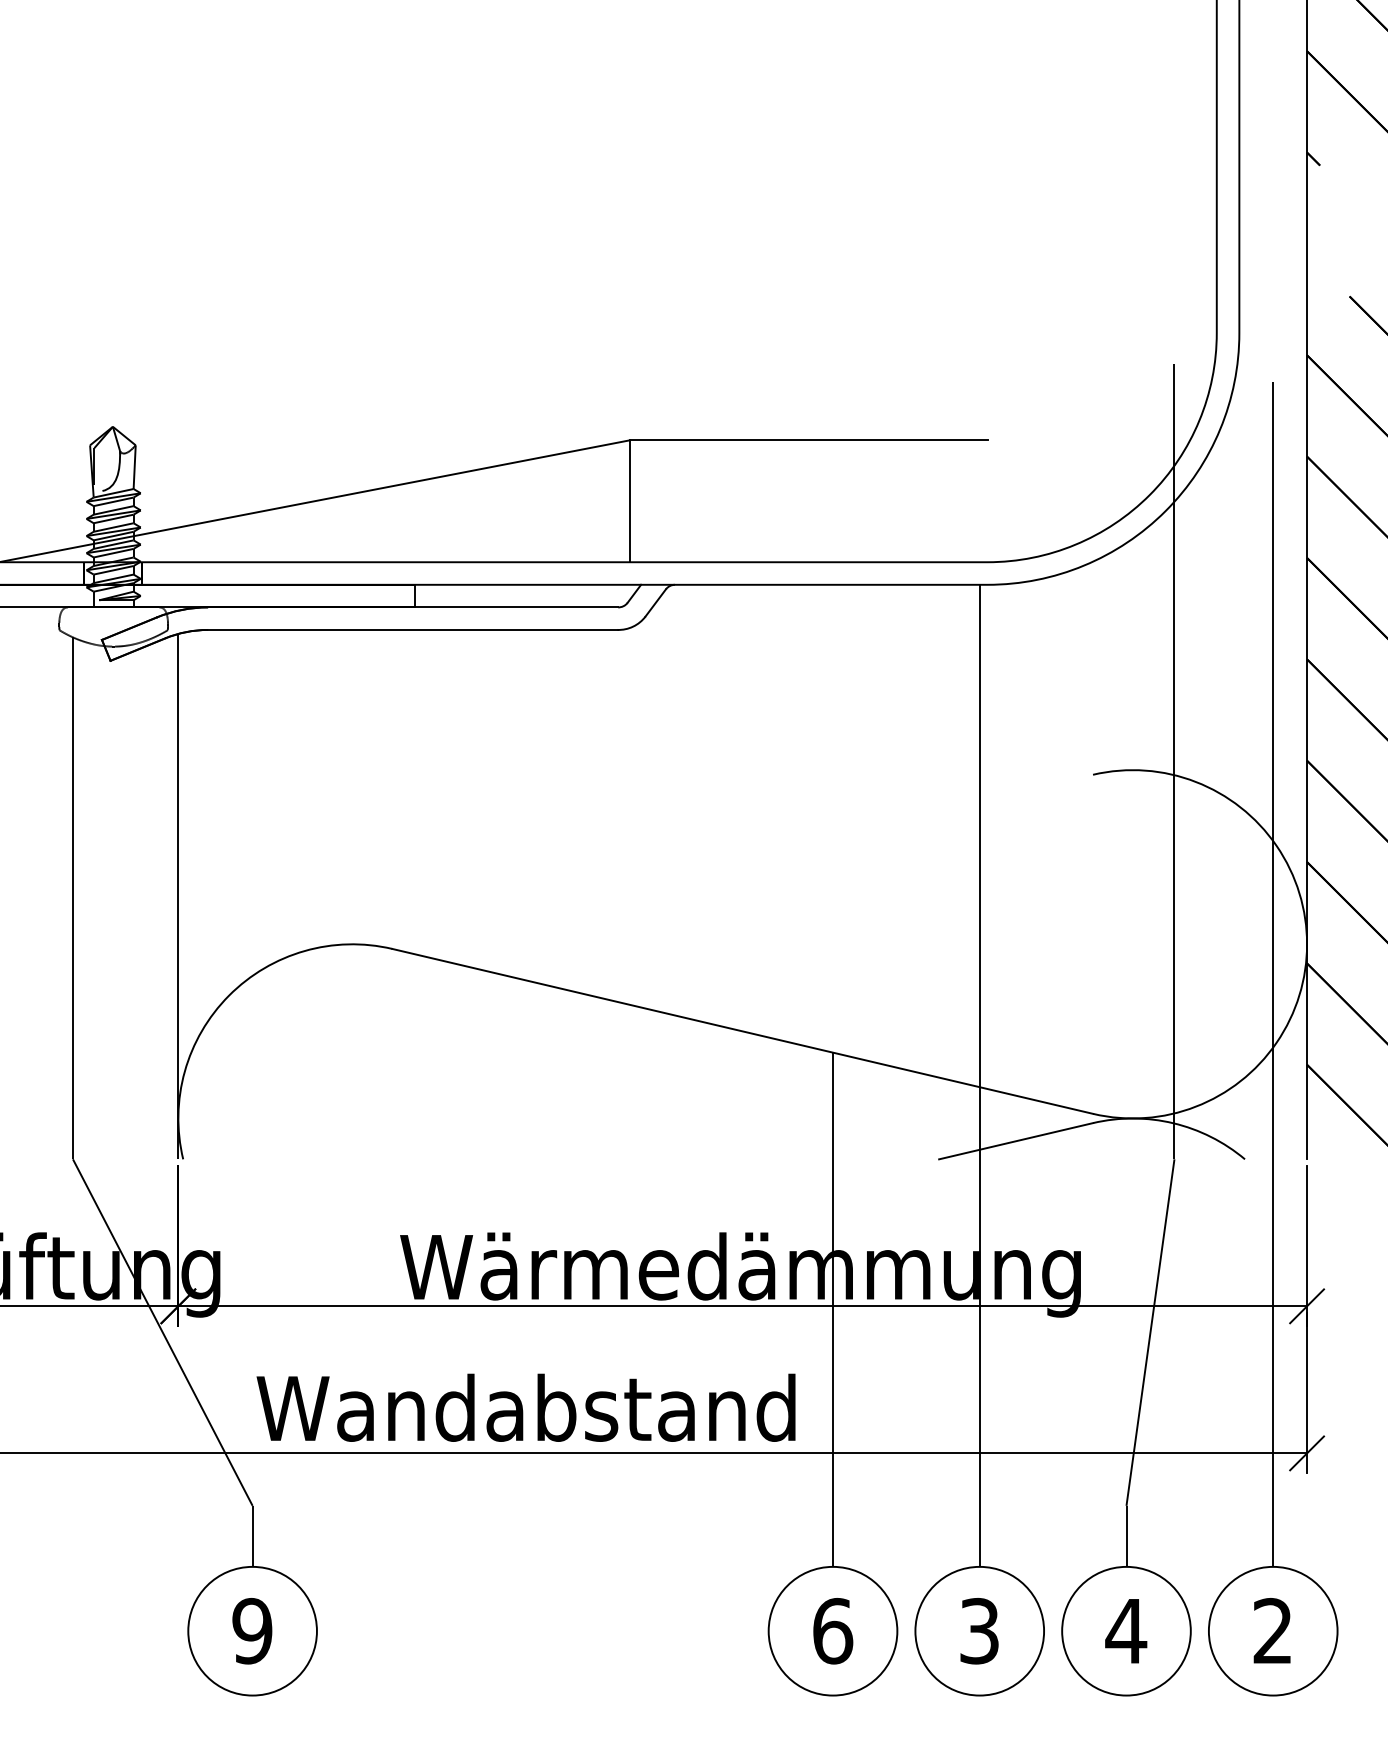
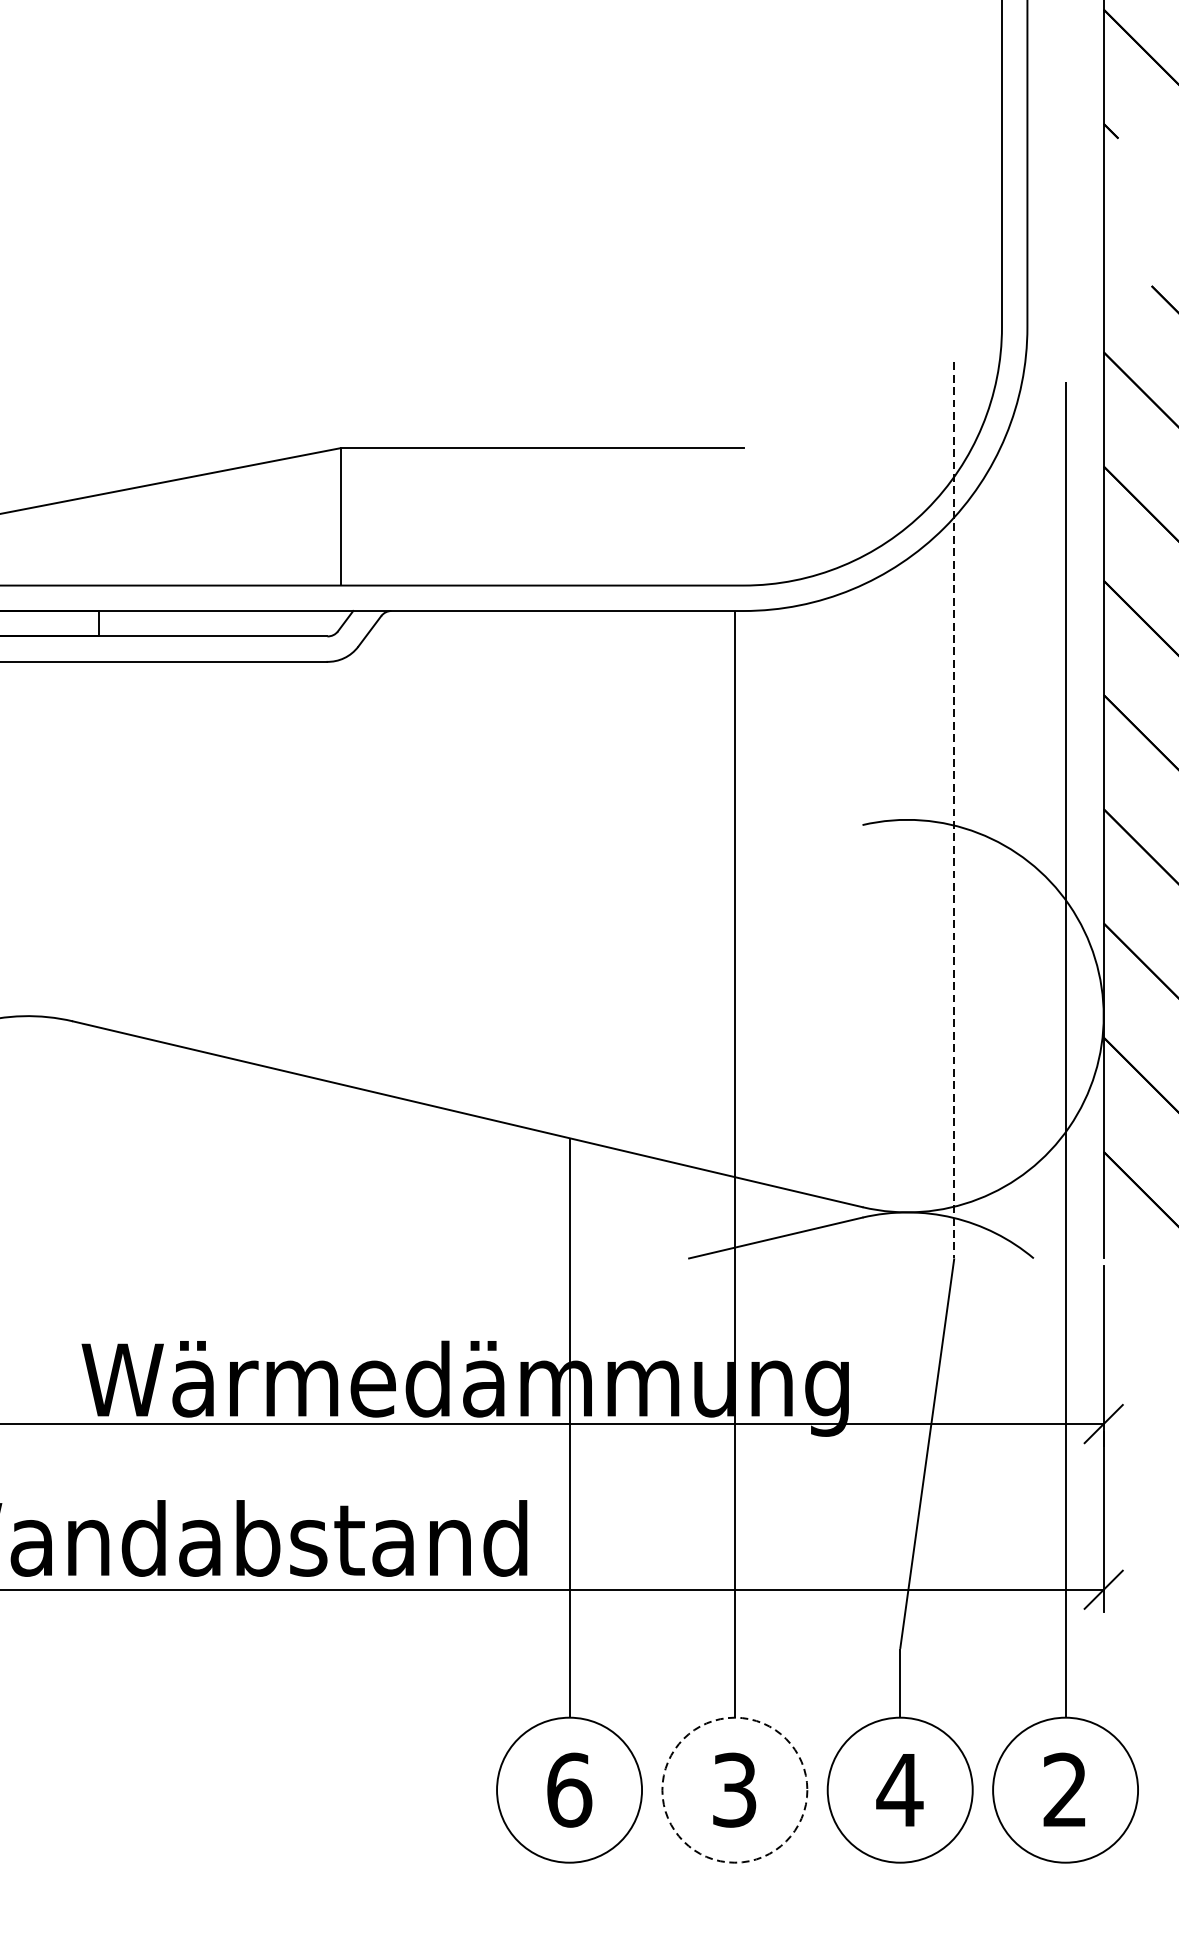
line: (1174, 761) -> (954, 810), solid -> dashed
circle: (979, 1630) -> (734, 1789), solid -> dashed

